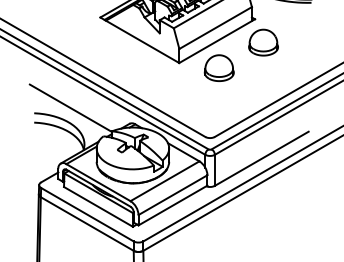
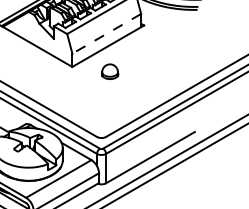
line: (215, 28) -> (106, 34), solid -> dashed
part: (263, 42) -> (152, 47), removed
part: (218, 67) -> (109, 71), size x0.6

